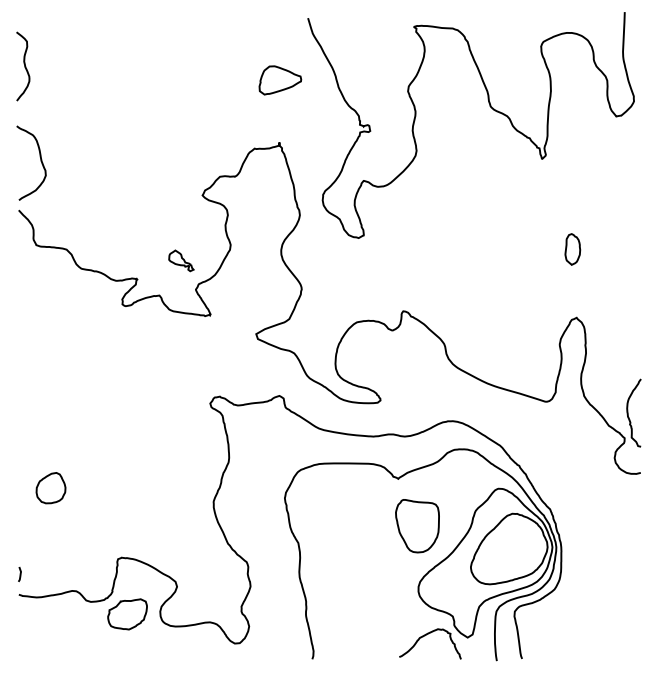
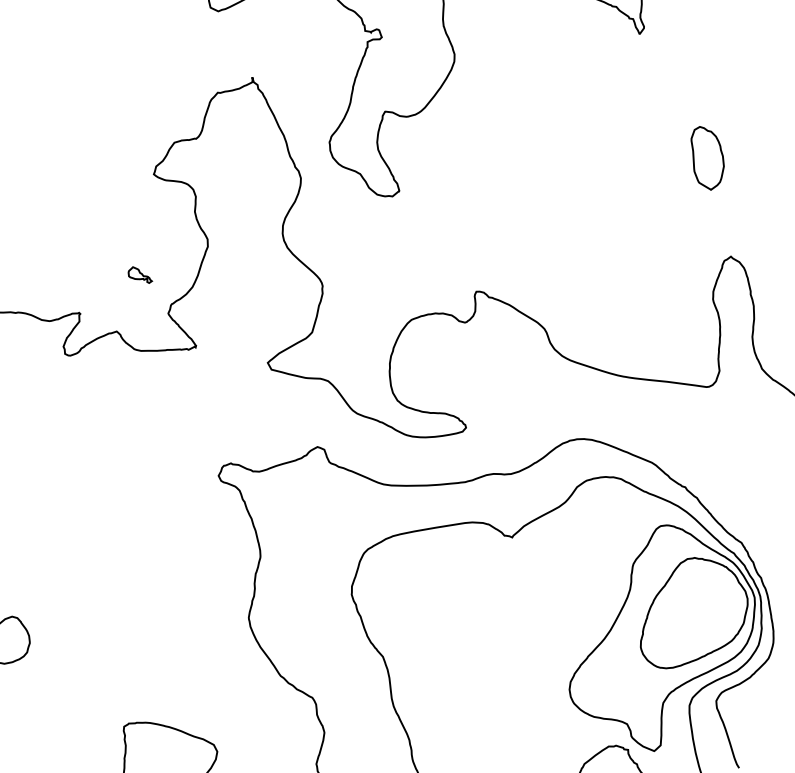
part: (572, 249) -> (707, 158), size x1.4
part: (181, 260) -> (139, 274), size x0.6
part: (417, 526) -> (552, 601), removed

